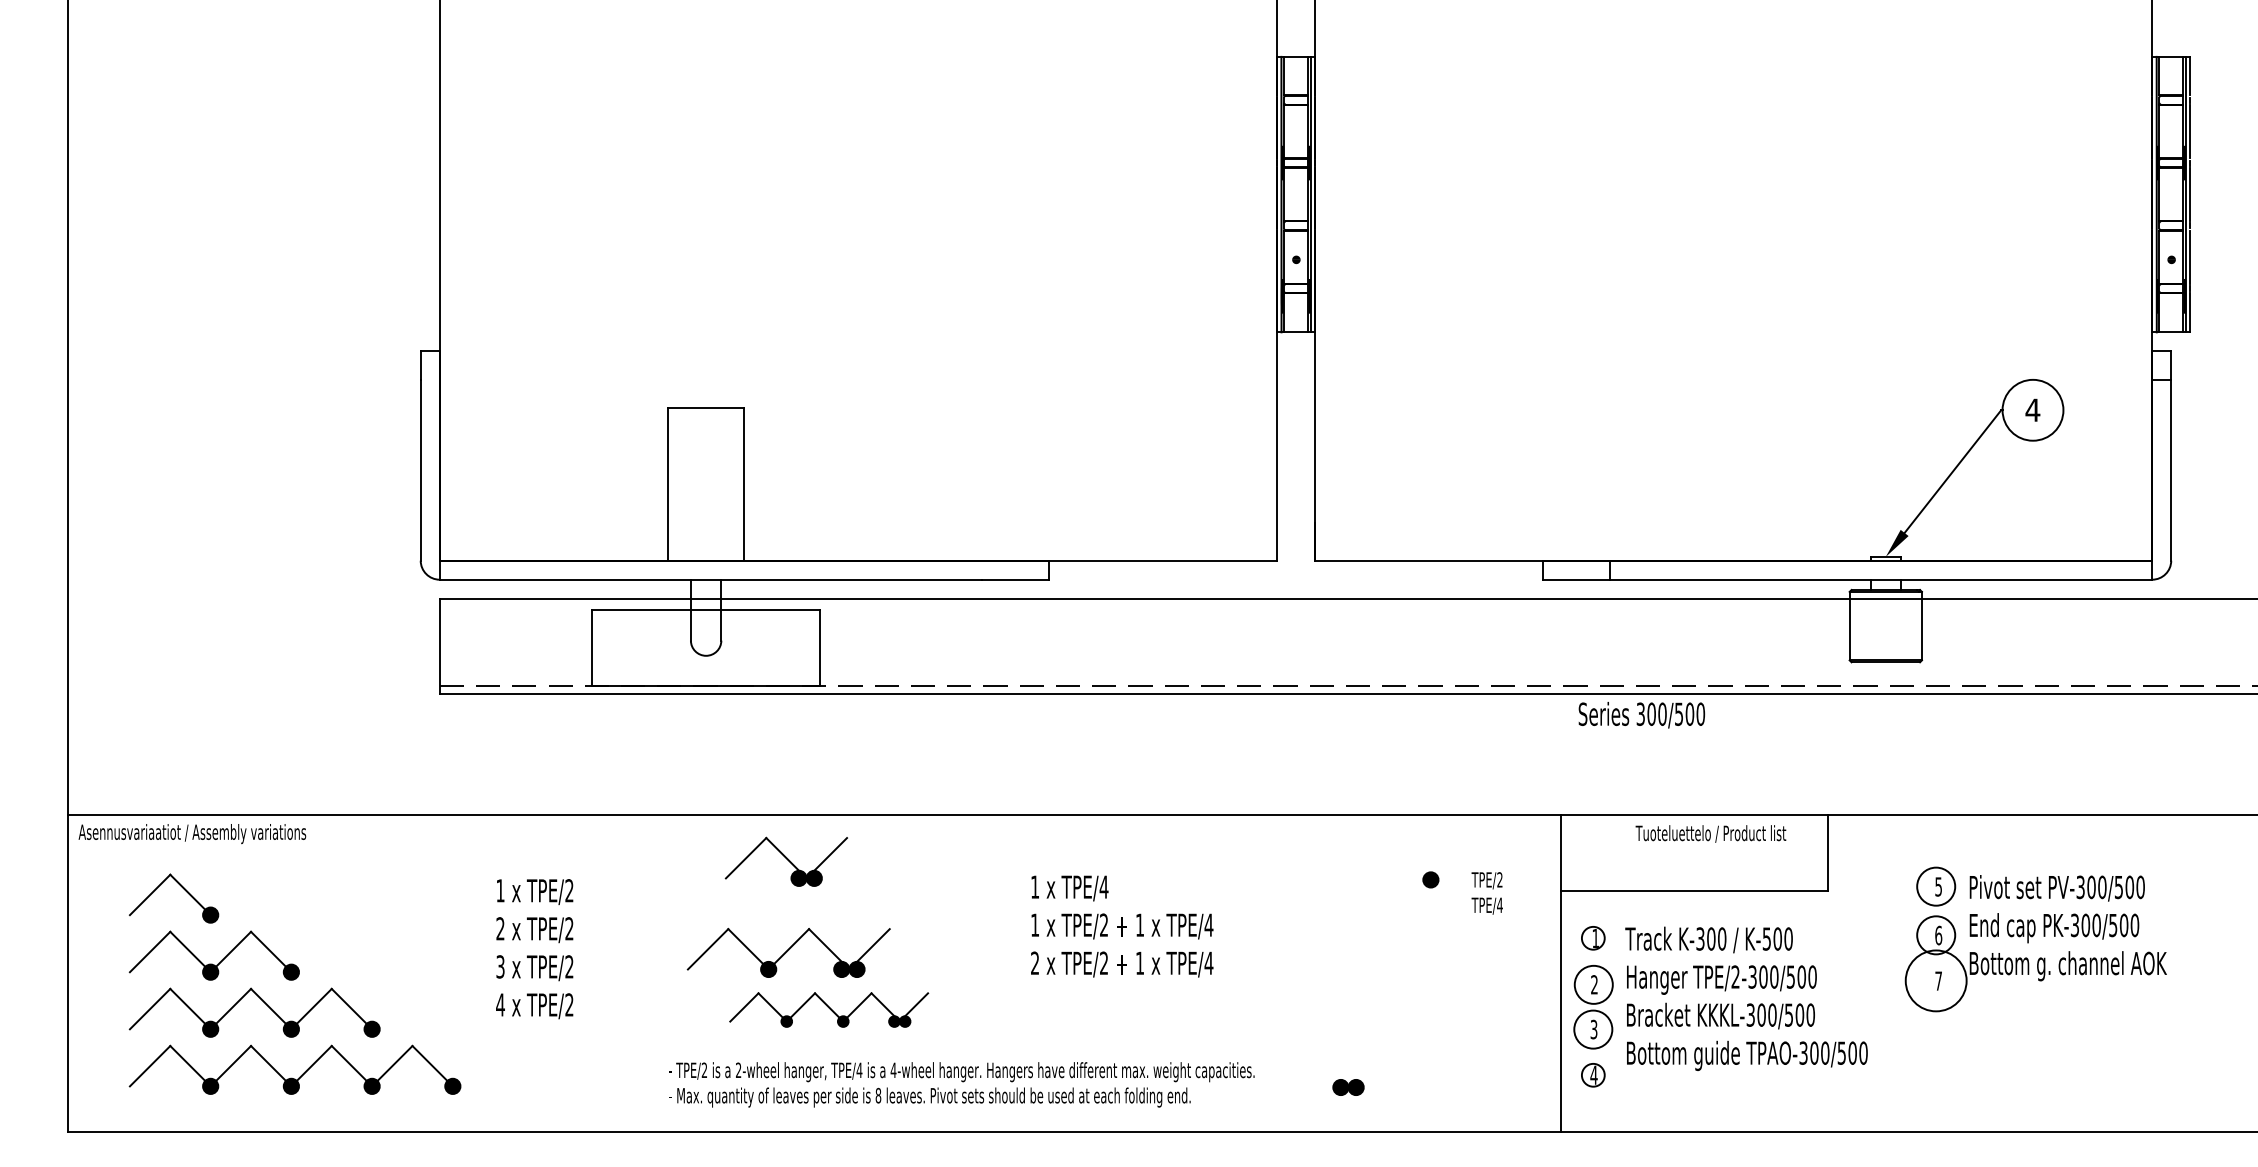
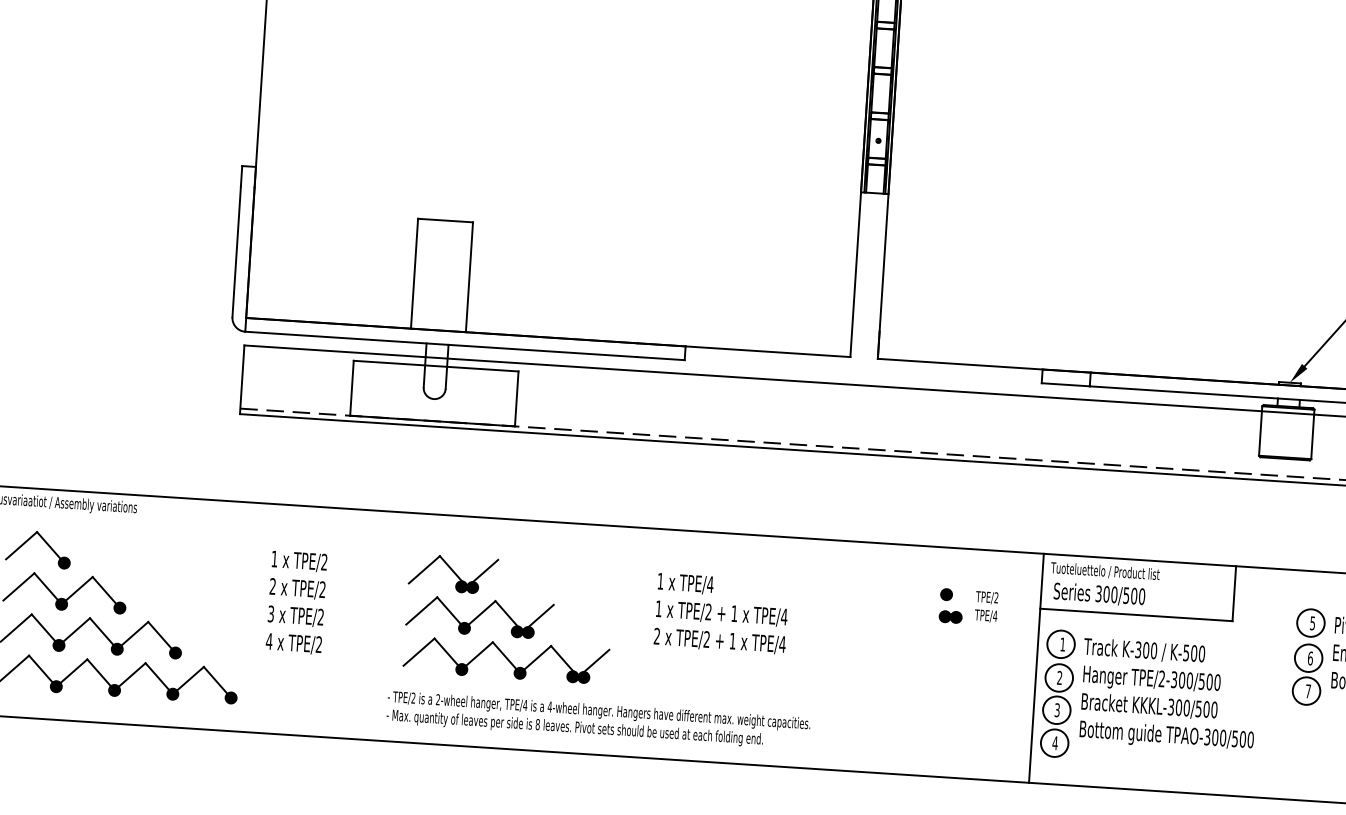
text: (1641, 715) -> (1099, 594), moved
text: (1710, 833) -> (1105, 571), moved
part: (785, 861) -> (452, 573), moved
circle: (1593, 938) -> (1061, 644), size x1.67
circle: (1936, 980) -> (1306, 690), size x0.62
part: (828, 1009) -> (505, 660), size x1.43
circle: (1593, 1075) -> (1054, 743), size x1.67
part: (1348, 1087) -> (950, 617), moved

